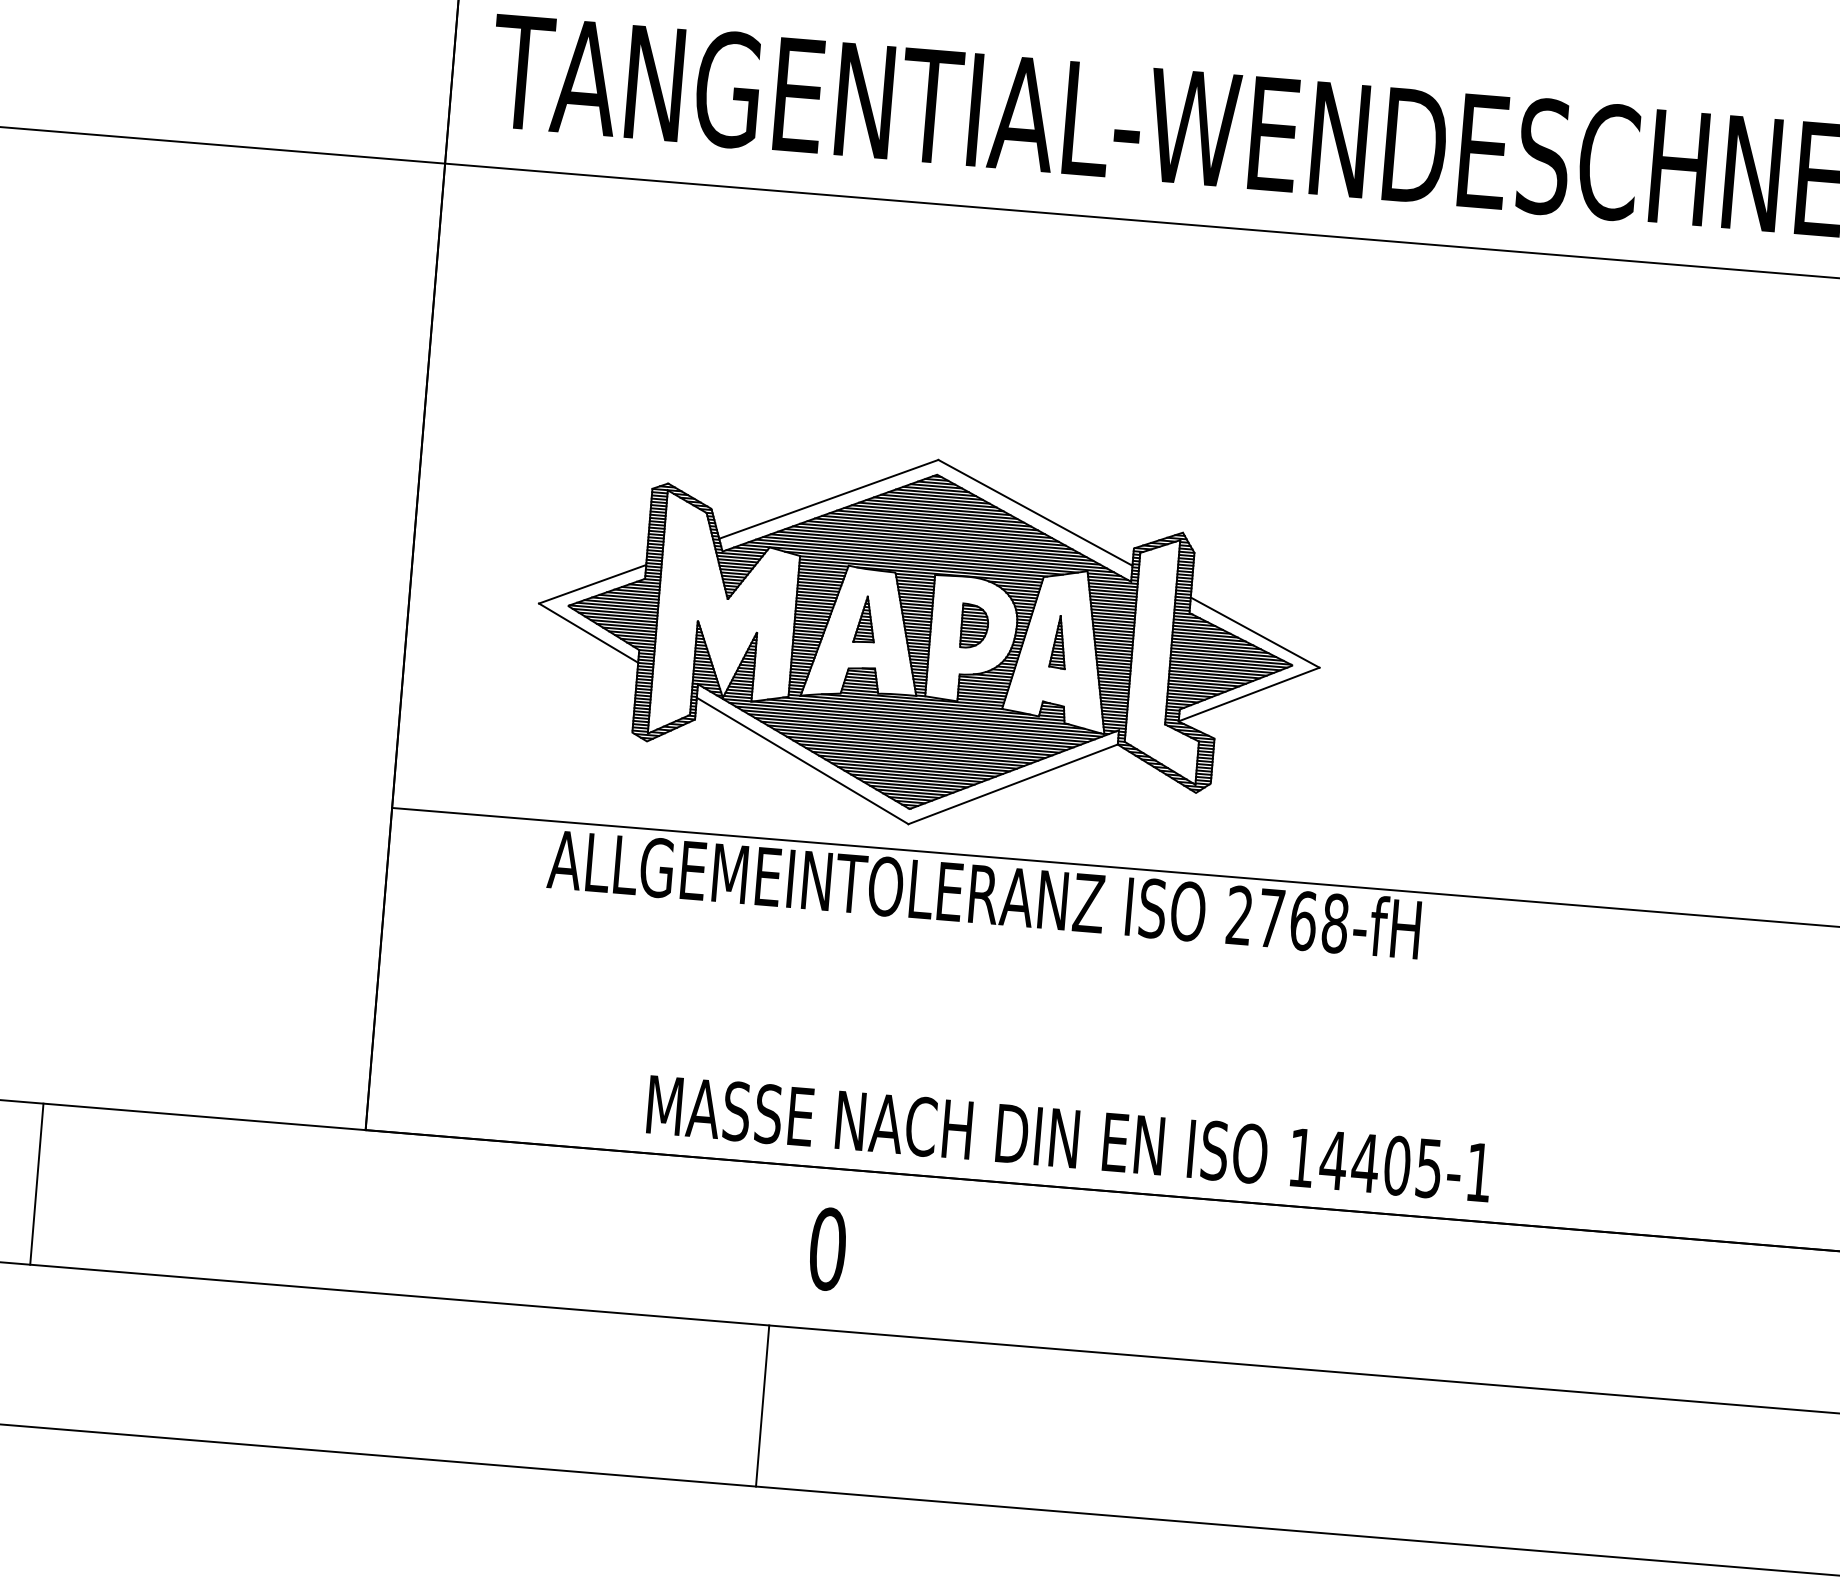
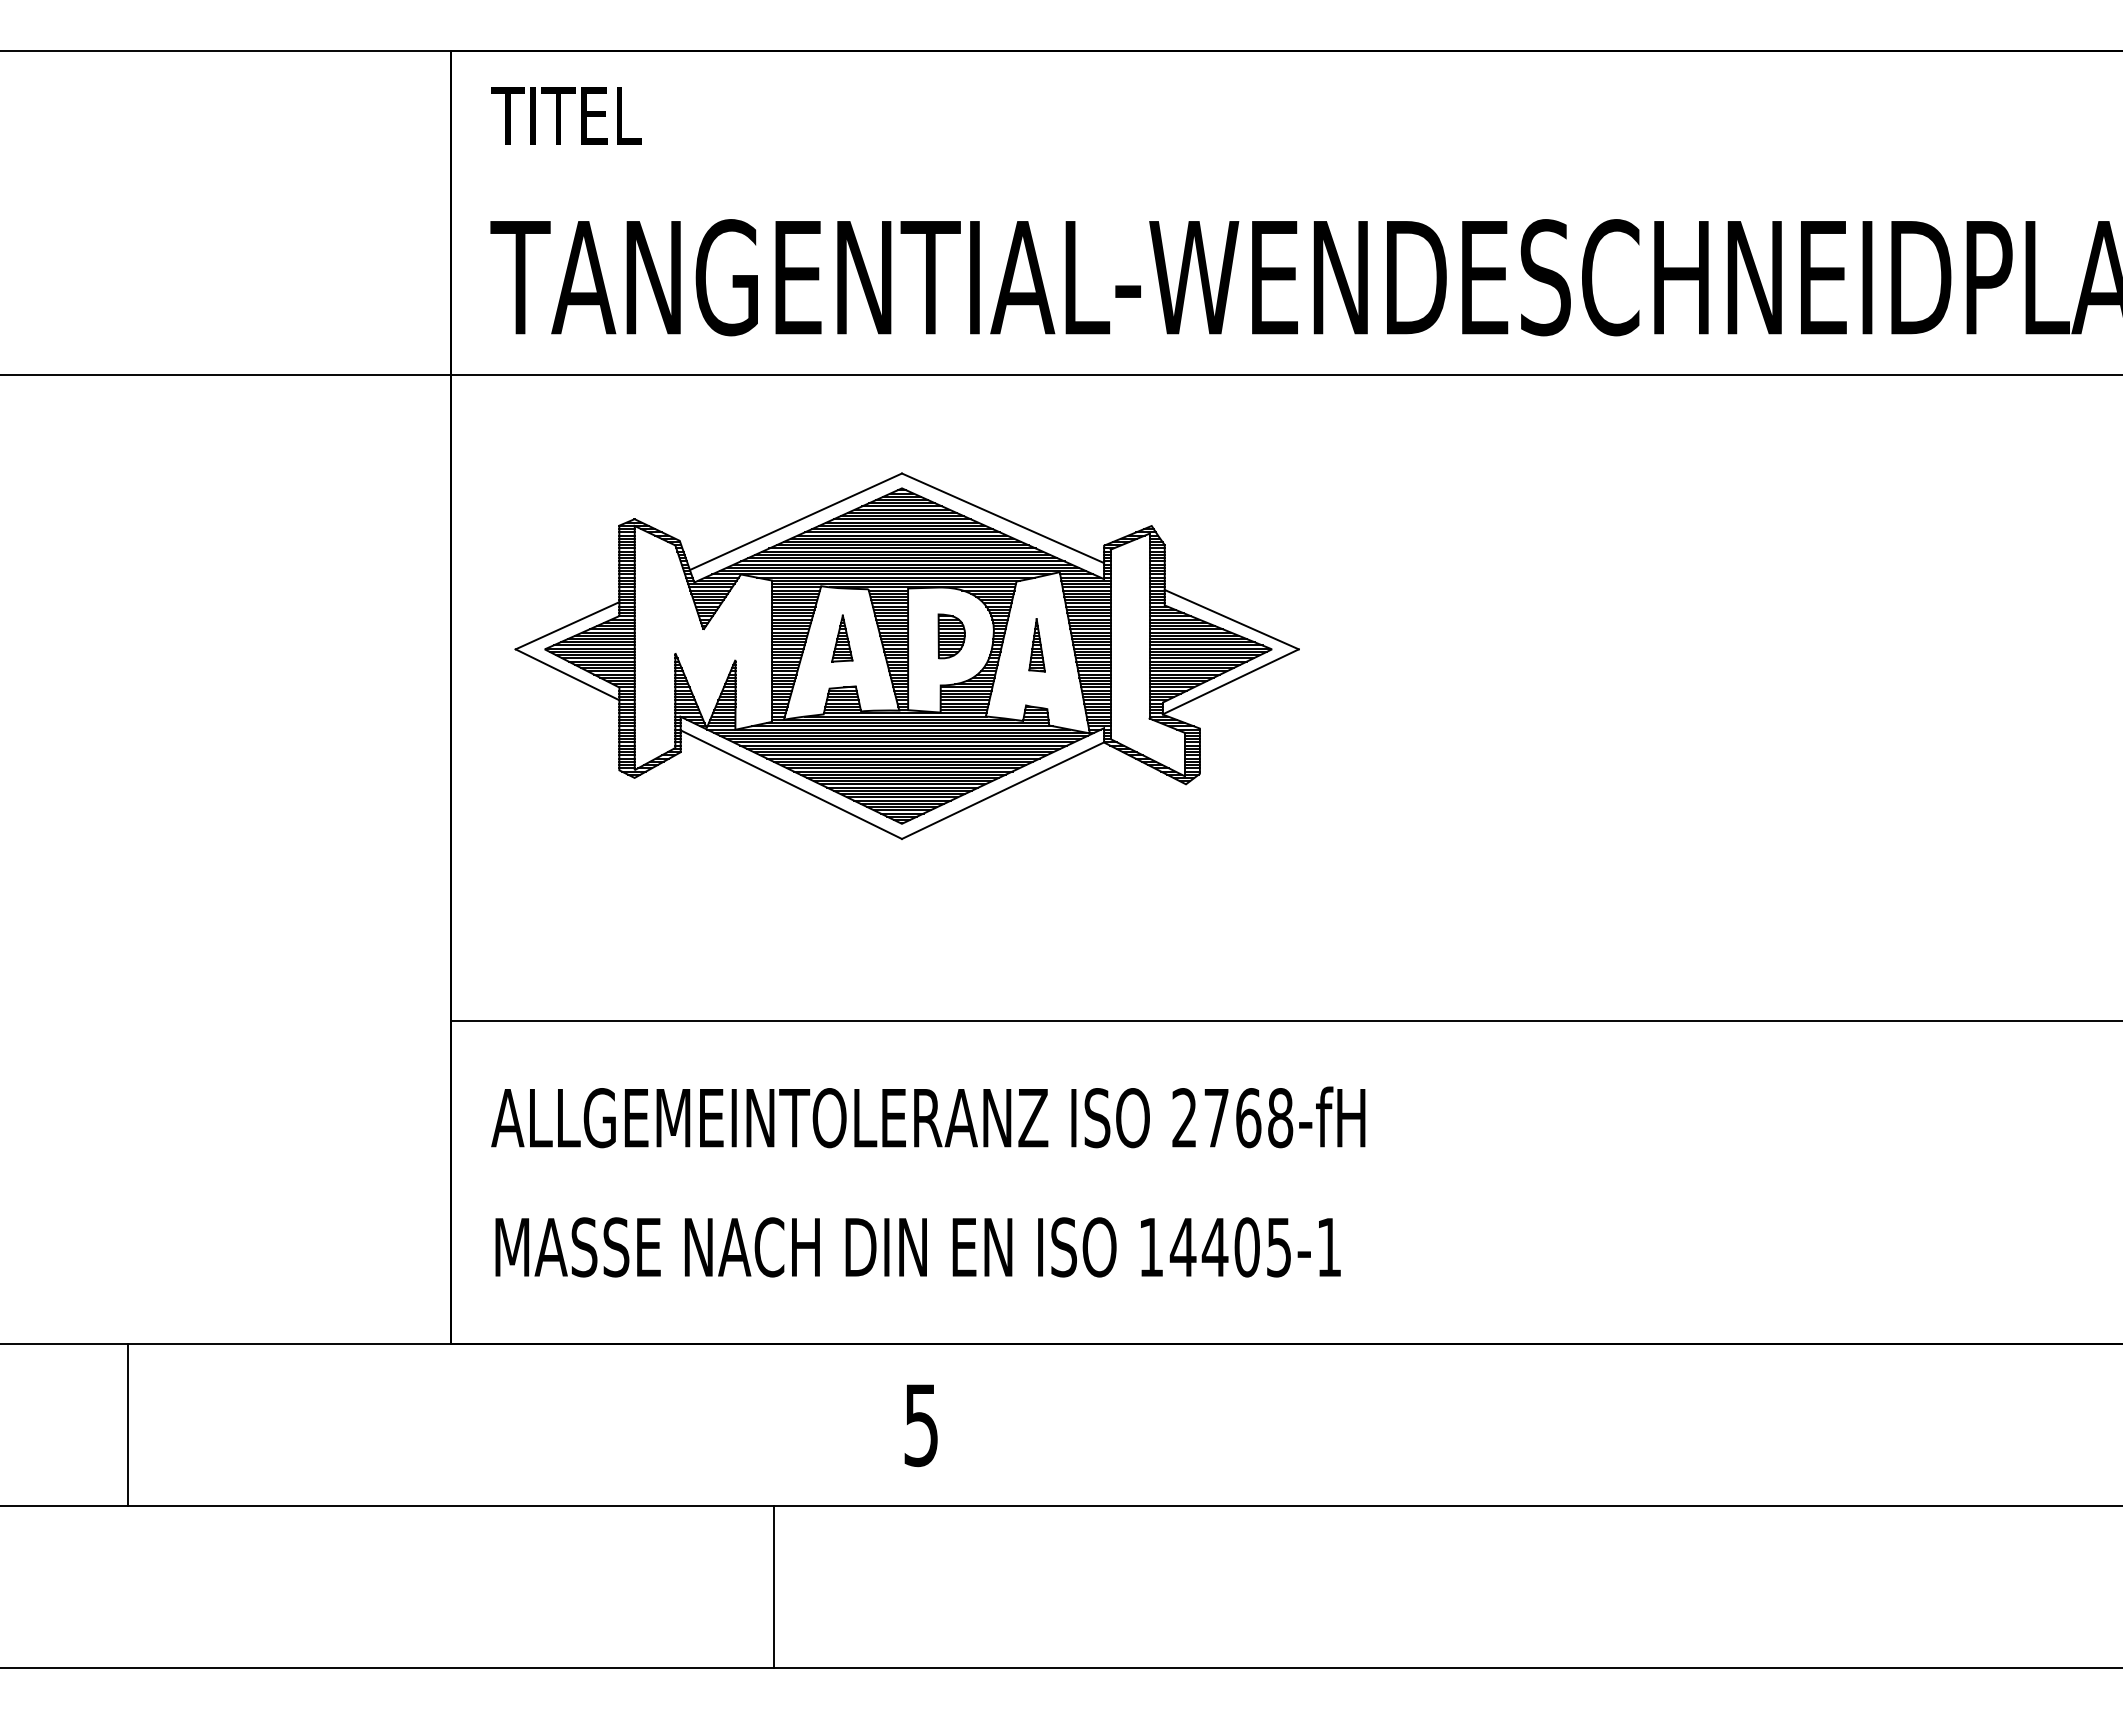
part: (928, 641) -> (906, 655), moved
text: (984, 894) -> (928, 1117), moved
text: (1068, 1138) -> (917, 1247), moved
text: (827, 1249) -> (921, 1425), 0 -> 5
line: (762, 1405) -> (774, 1586), moved

